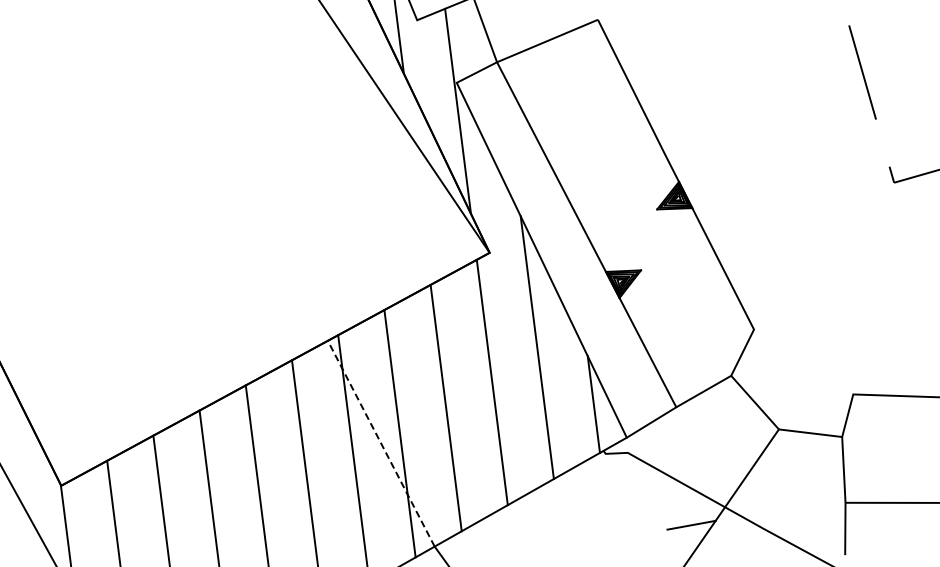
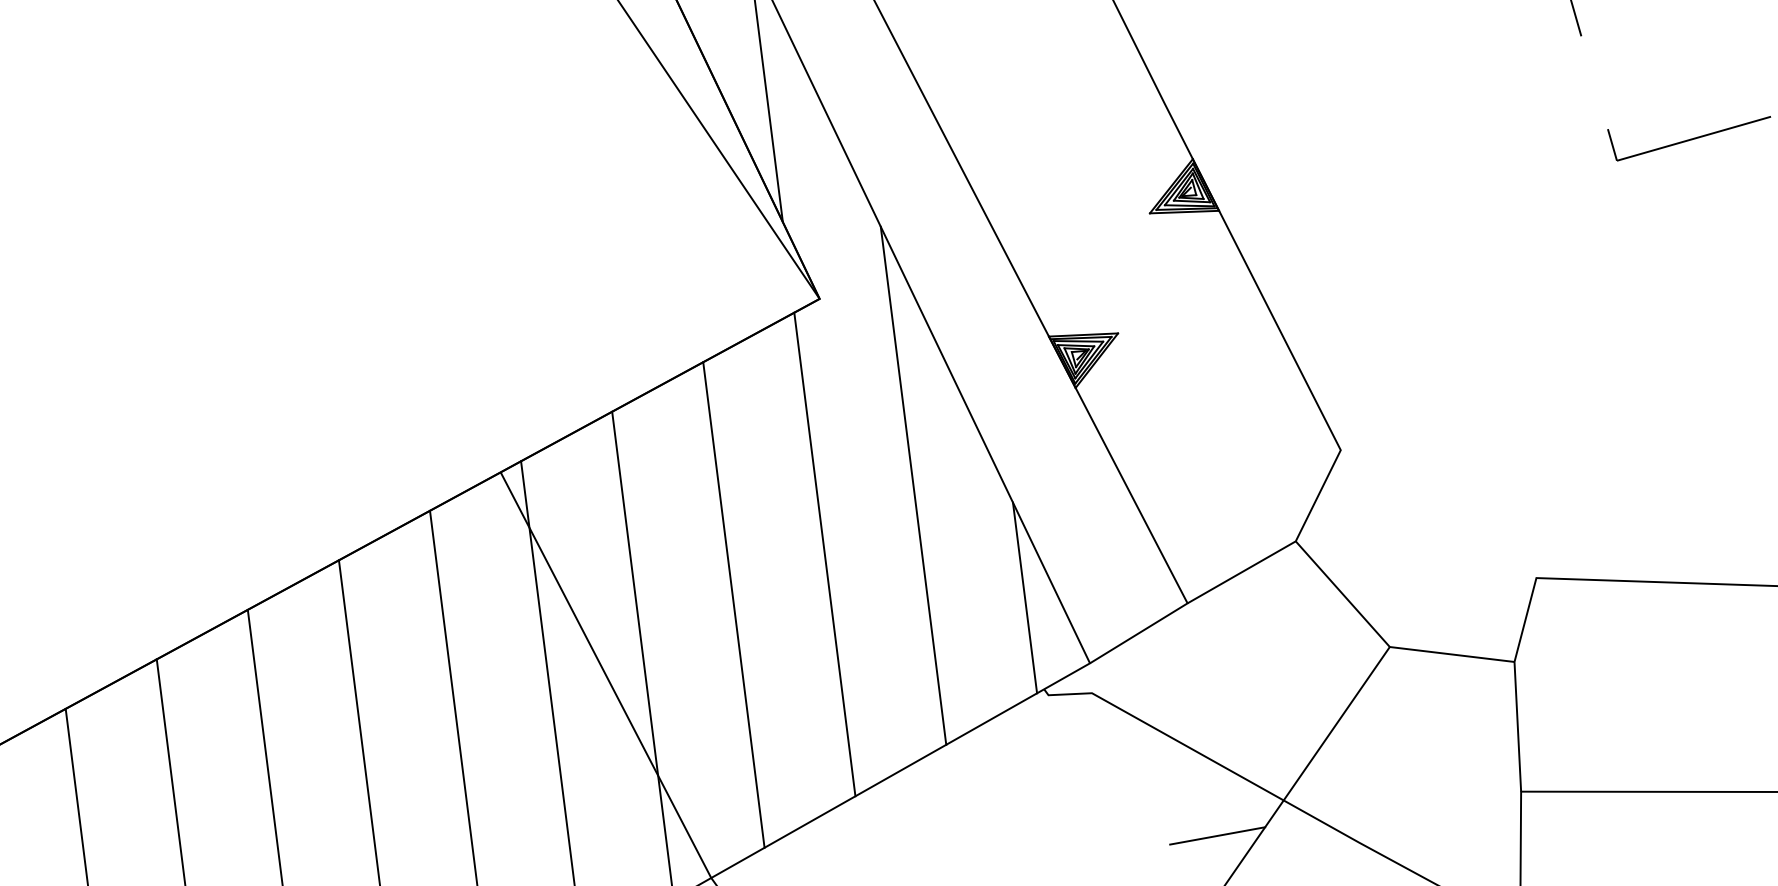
line: (381, 443) -> (606, 674), dashed -> solid

